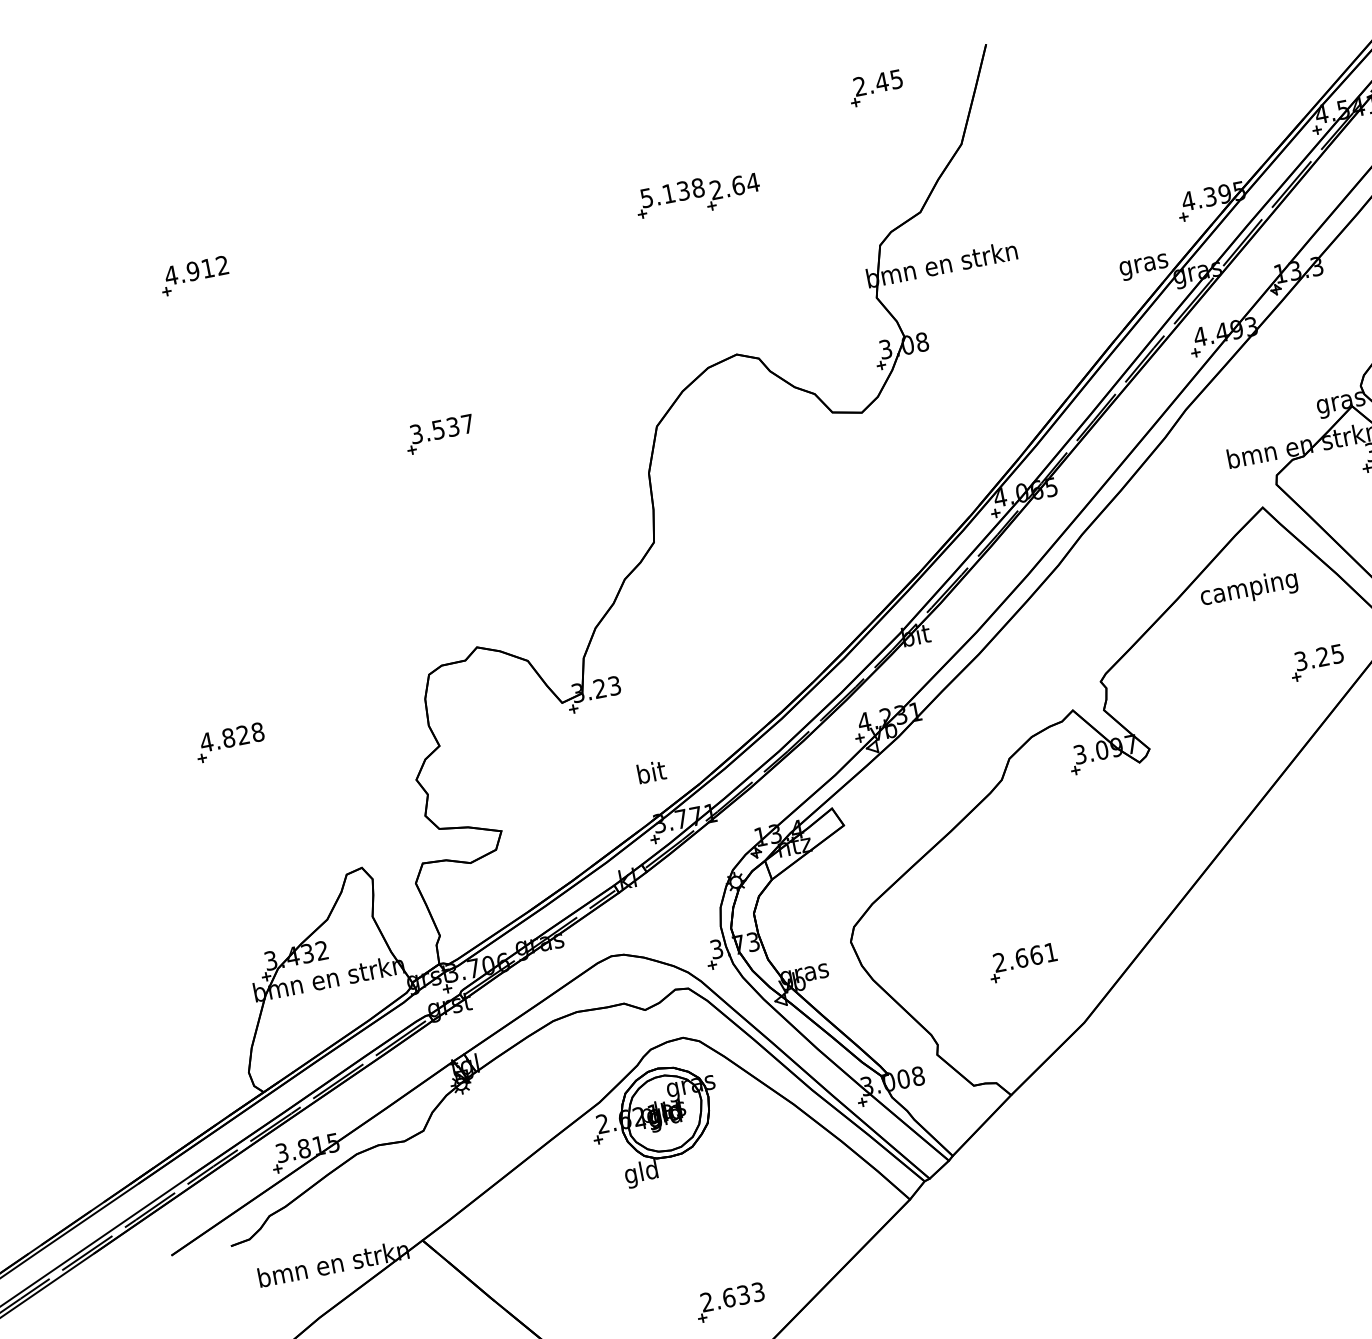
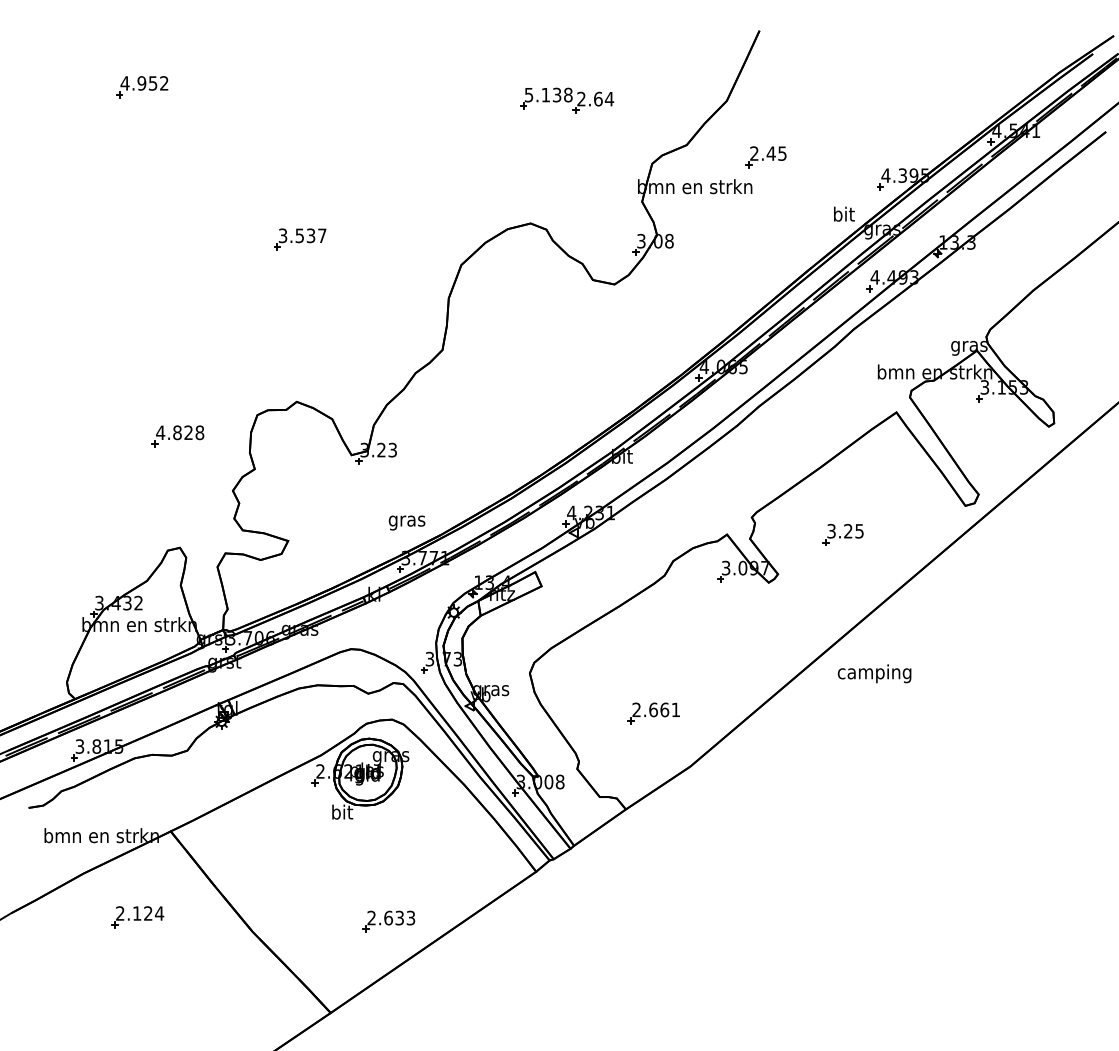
part: (875, 88) -> (765, 157), moved
part: (698, 195) -> (567, 100), moved
text: (1143, 263) -> (843, 215), gras -> bit
text: (208, 268) -> (153, 83), 4.912 -> 4.952
text: (1248, 588) -> (874, 673), moved
part: (1316, 662) -> (842, 534), moved
part: (229, 742) -> (177, 436), moved
text: (650, 774) -> (406, 520), bit -> gras
text: (640, 1173) -> (341, 813), gld -> bit

